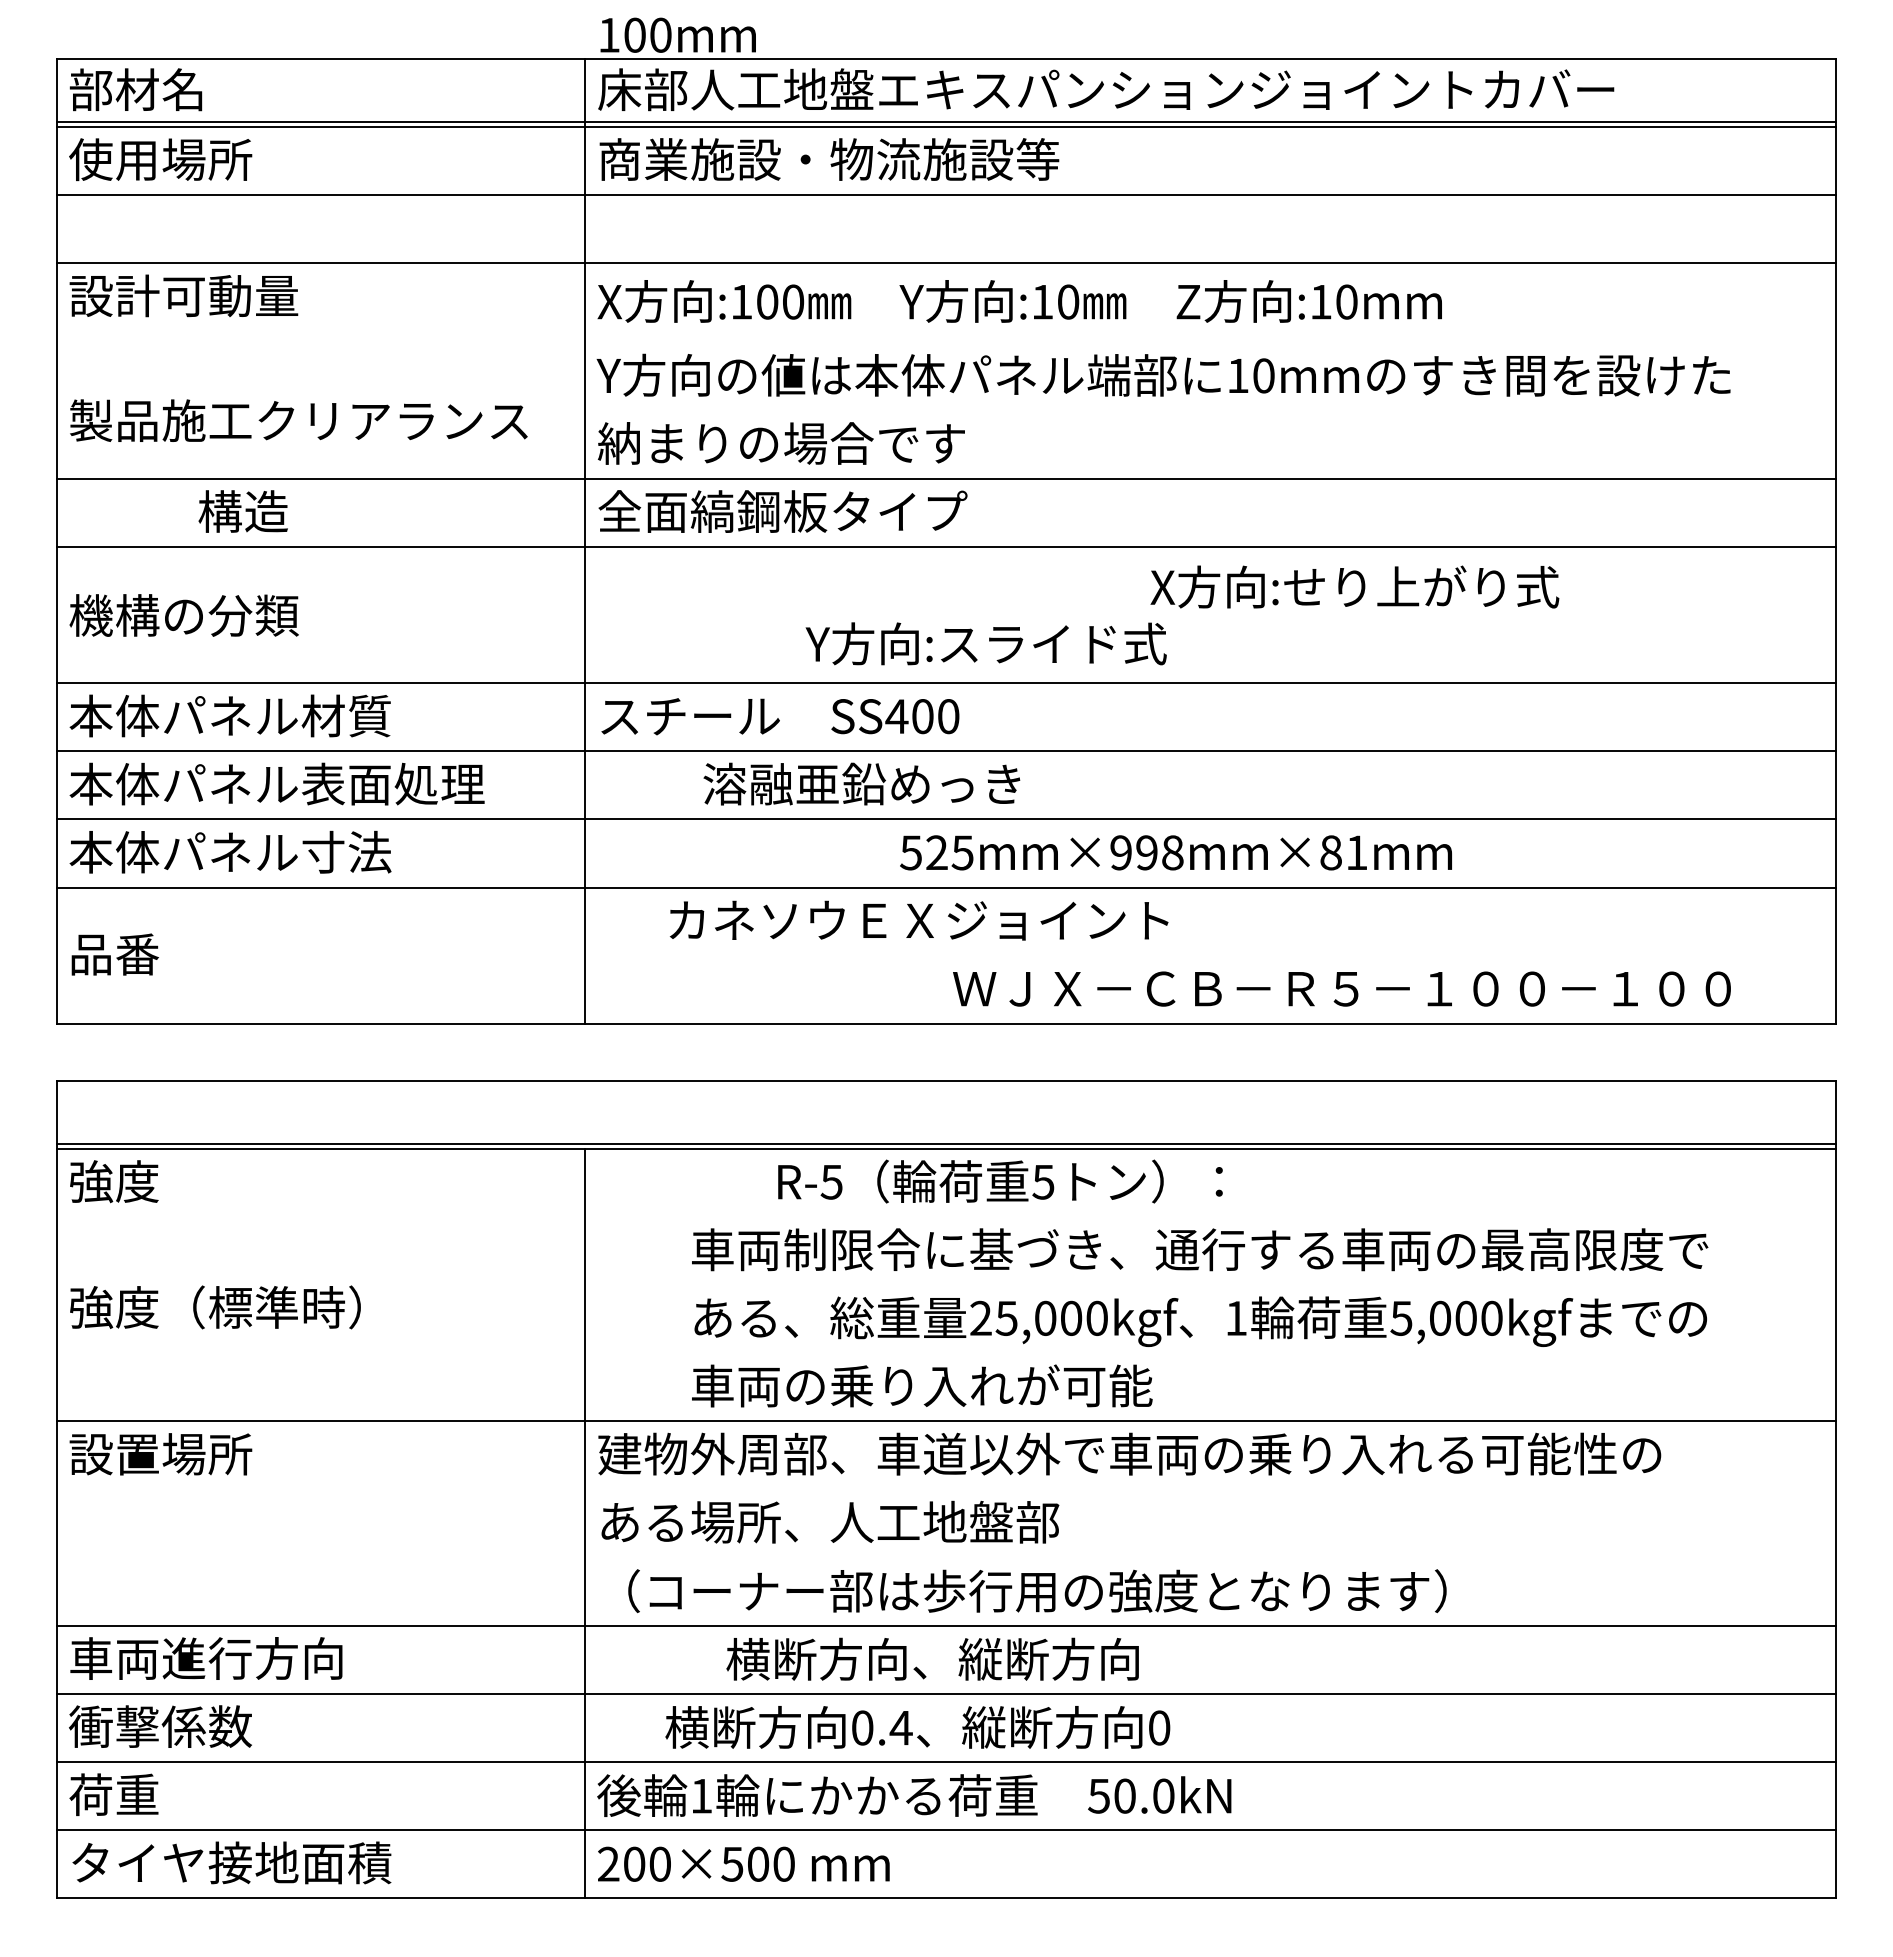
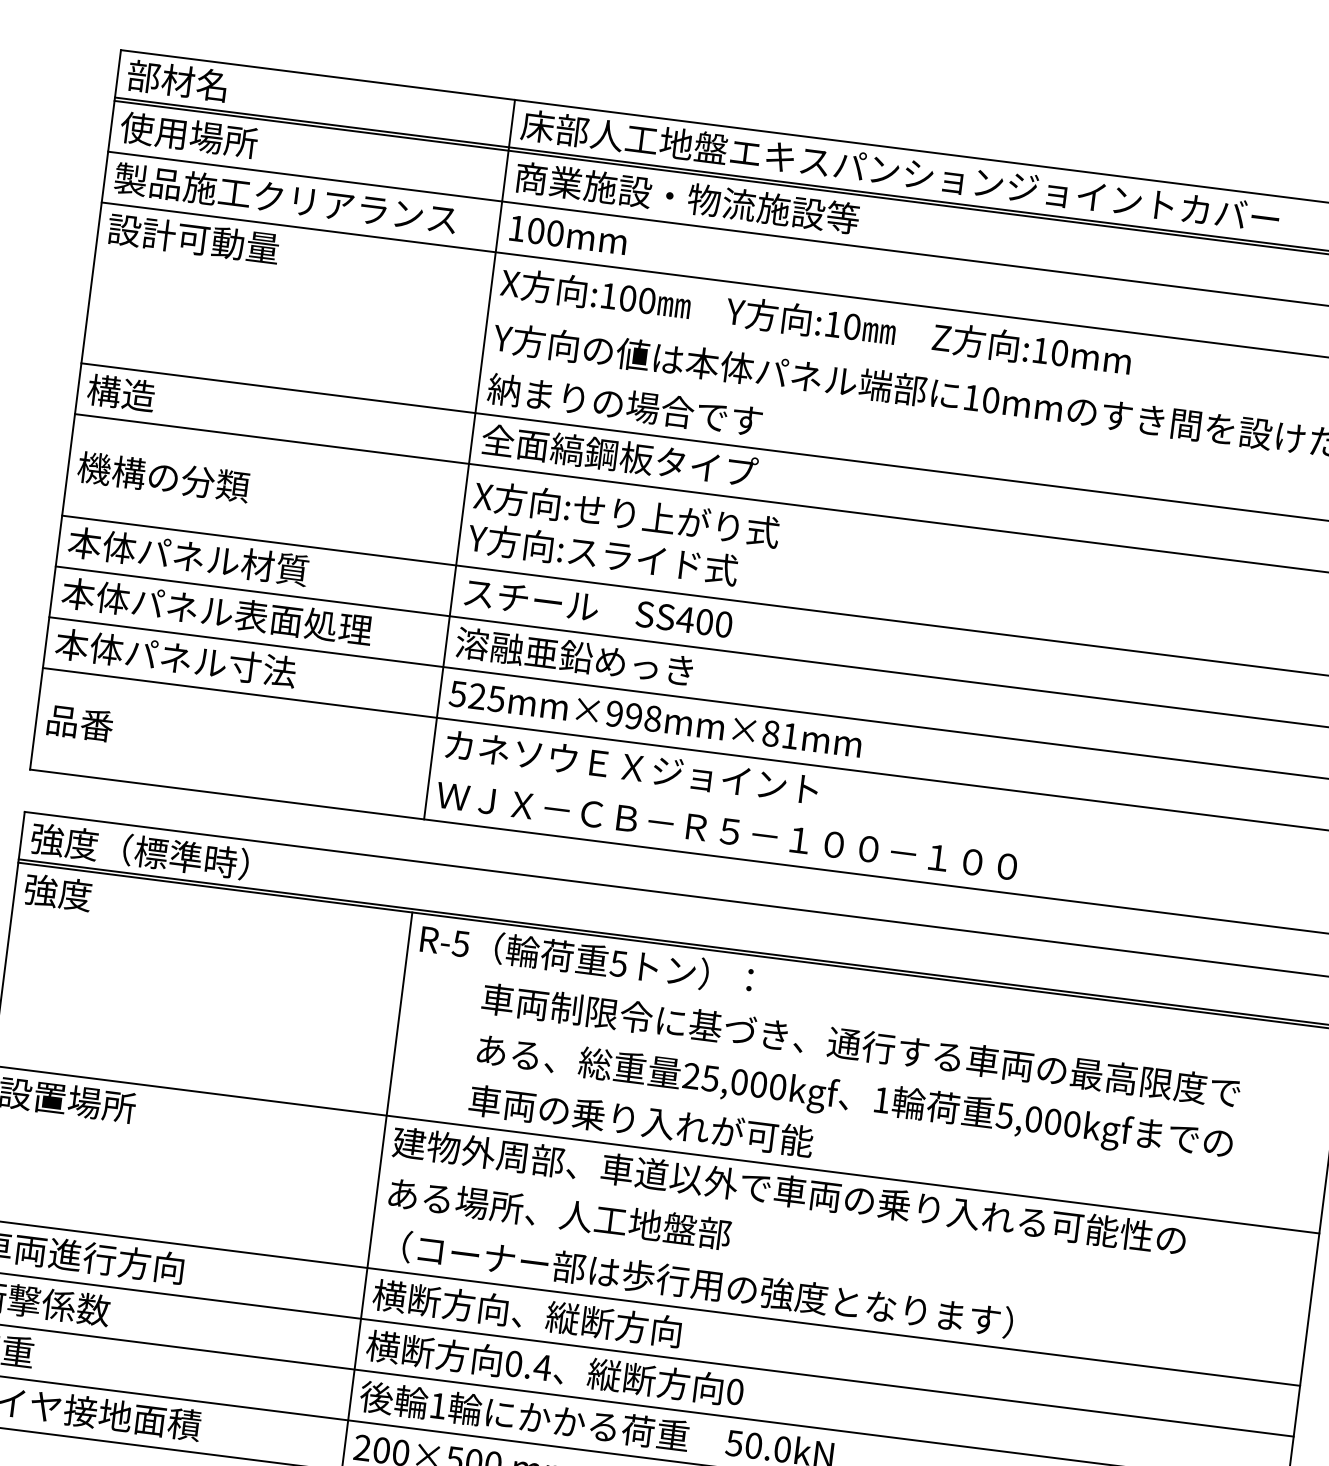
text: (677, 34) -> (567, 234), moved
text: (298, 420) -> (285, 198), moved
text: (242, 511) -> (120, 393), moved
text: (1354, 586) -> (626, 513), moved
text: (985, 643) -> (602, 553), moved
text: (861, 783) -> (574, 656), moved
text: (1175, 852) -> (655, 718), moved
text: (919, 920) -> (632, 767), moved
text: (1341, 988) -> (726, 830), moved
text: (1000, 1181) -> (586, 959), moved
text: (215, 1307) -> (140, 851), moved
text: (932, 1658) -> (527, 1312), moved
text: (917, 1727) -> (554, 1368), moved

